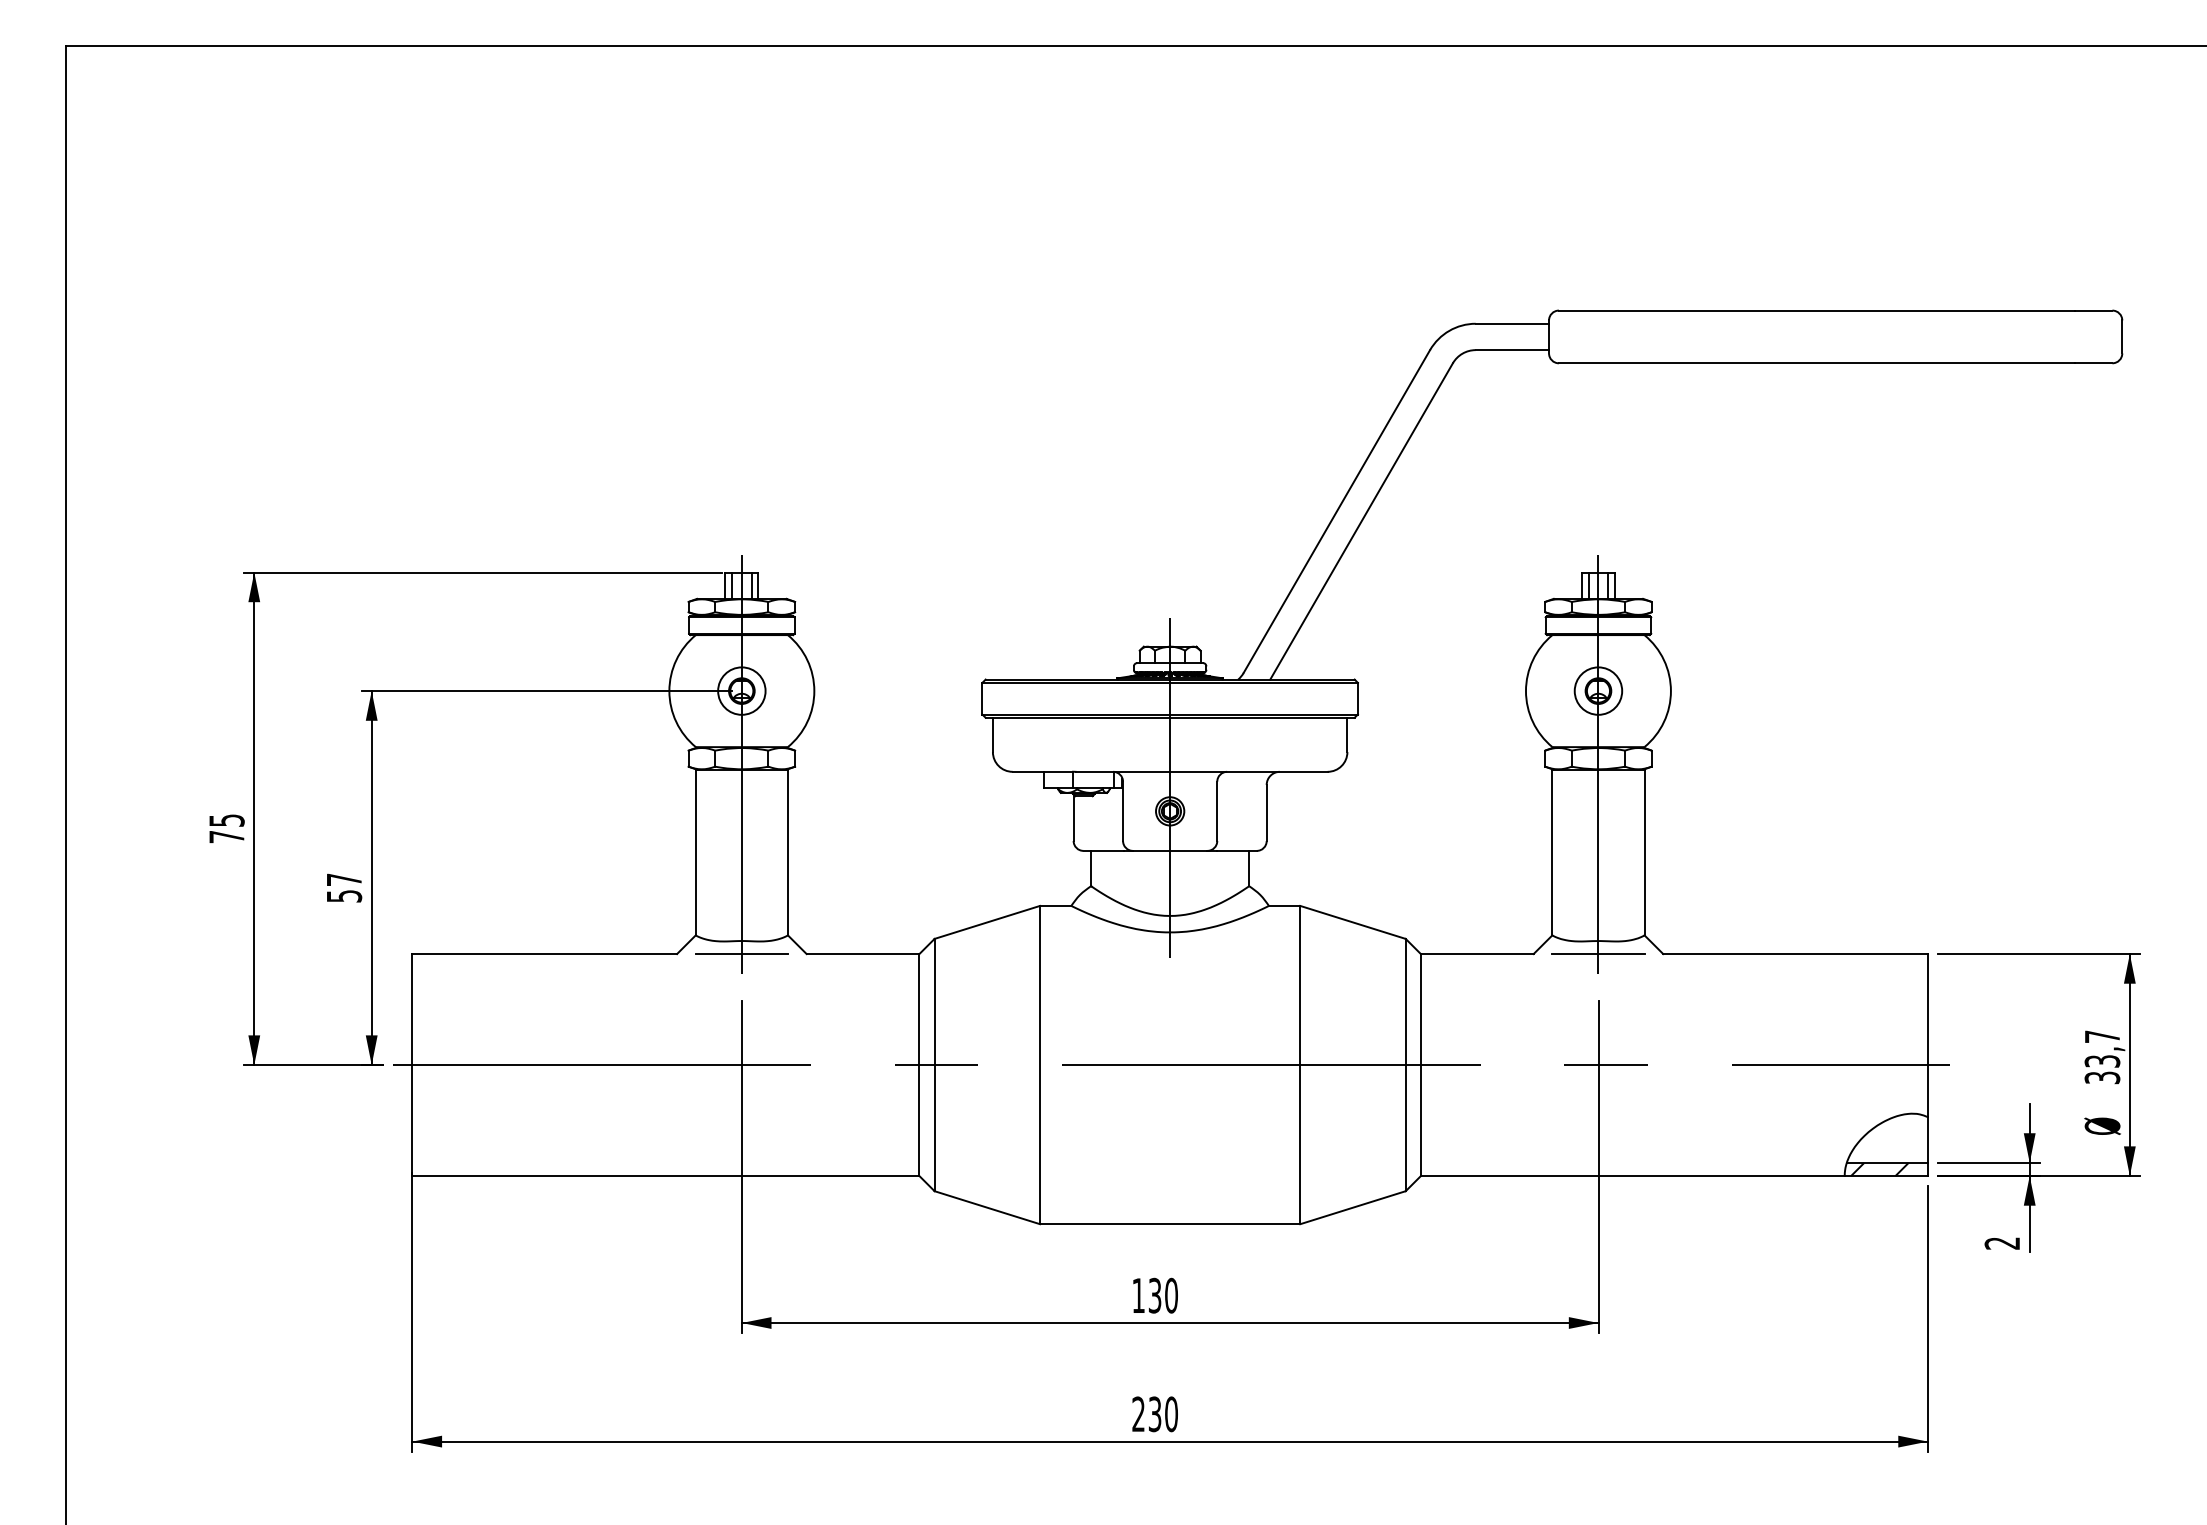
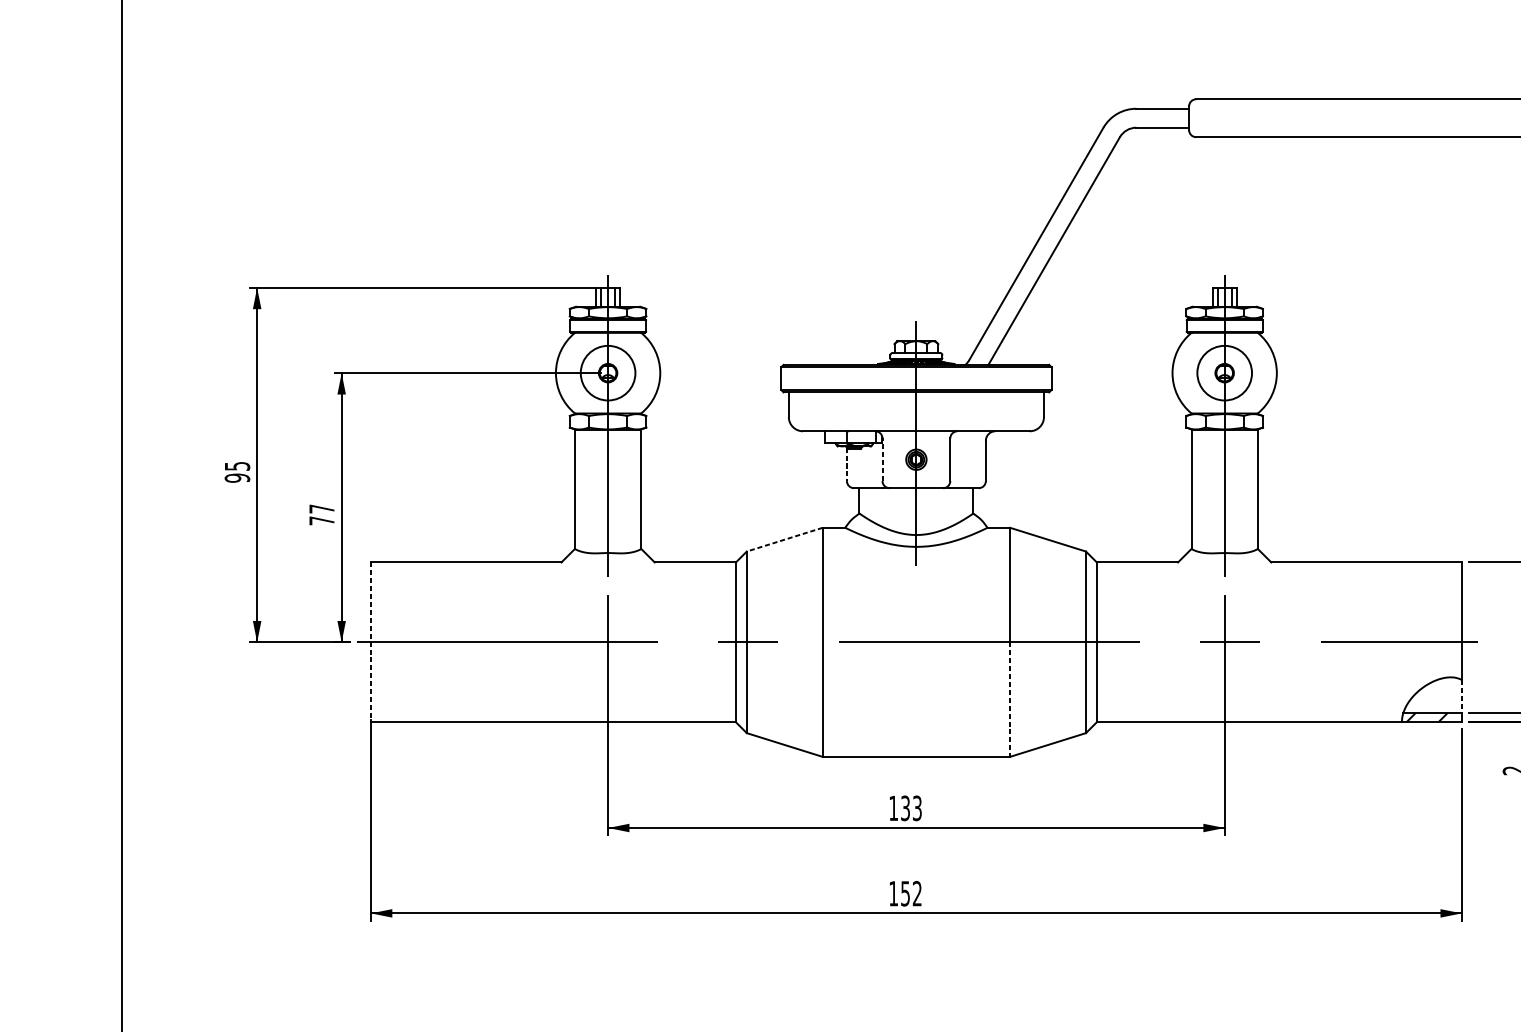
circle: (741, 690) -> (607, 372), size x1.6
circle: (1598, 690) -> (1224, 372), size x1.6
line: (1123, 811) -> (882, 459), solid -> dashed
line: (1073, 818) -> (846, 464), solid -> dashed
text: (226, 836) -> (237, 477), 75 -> 95
text: (344, 896) -> (322, 521), 57 -> 77
line: (986, 922) -> (784, 539), solid -> dashed
line: (741, 954) -> (607, 562), removed
line: (1598, 954) -> (1224, 562), removed
line: (412, 1065) -> (371, 642), solid -> dashed
line: (1927, 1140) -> (1461, 696), solid -> dashed
line: (1300, 1144) -> (1010, 699), solid -> dashed
text: (1171, 1295) -> (917, 808), 130 -> 133
text: (1154, 1414) -> (905, 893), 230 -> 152

